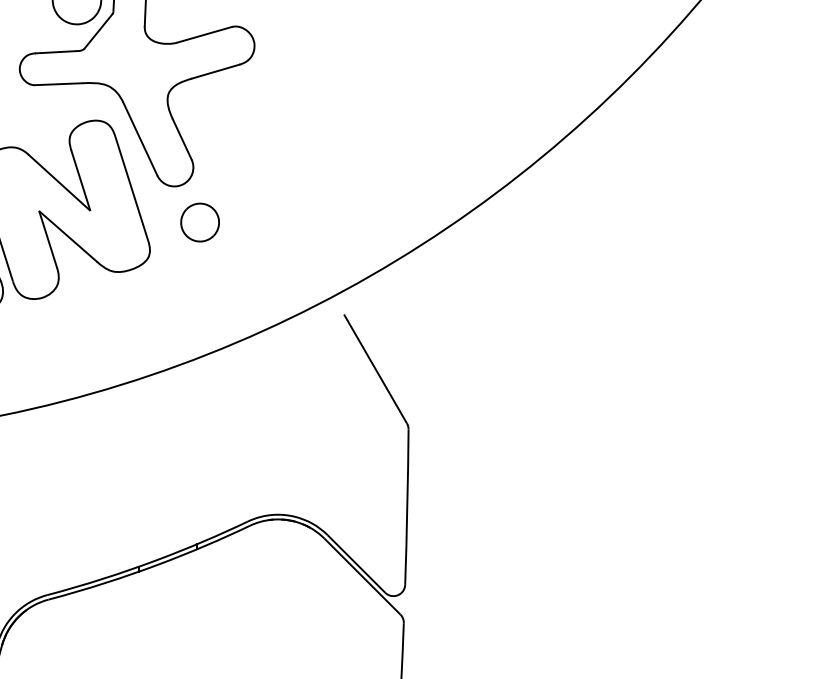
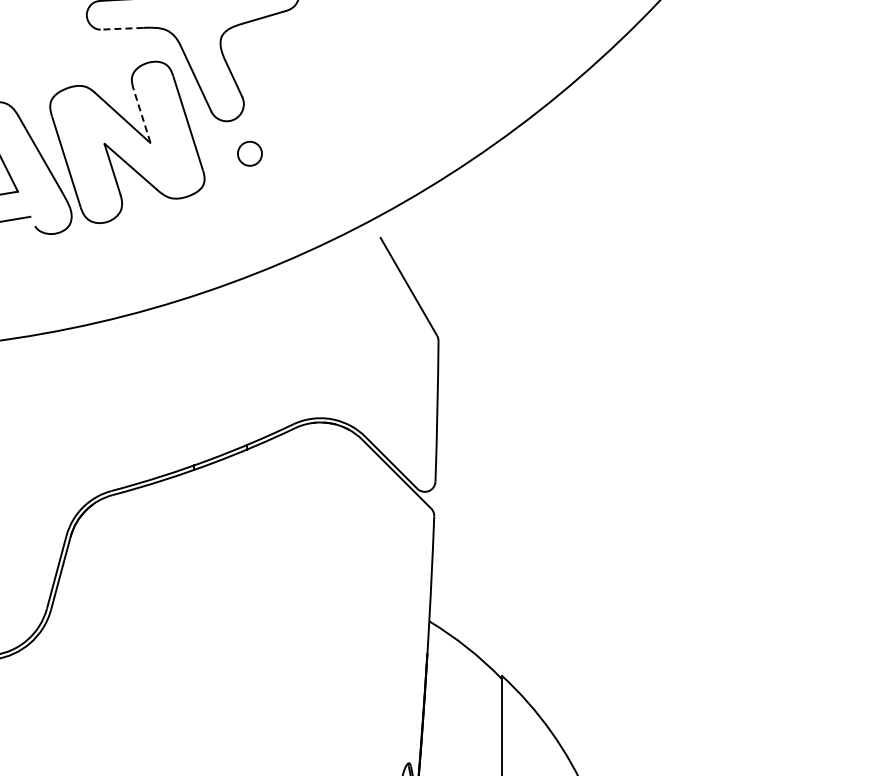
line: (58, 83) -> (121, 28), solid -> dashed
line: (80, 180) -> (141, 115), solid -> dashed
part: (199, 222) -> (249, 153), size x0.7

